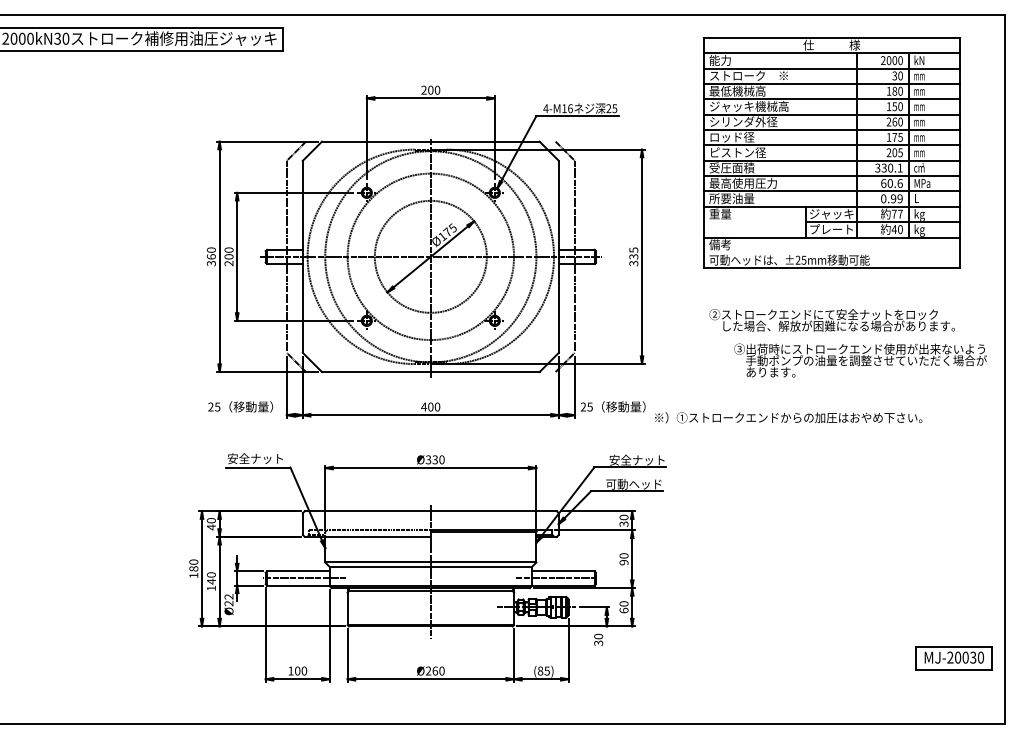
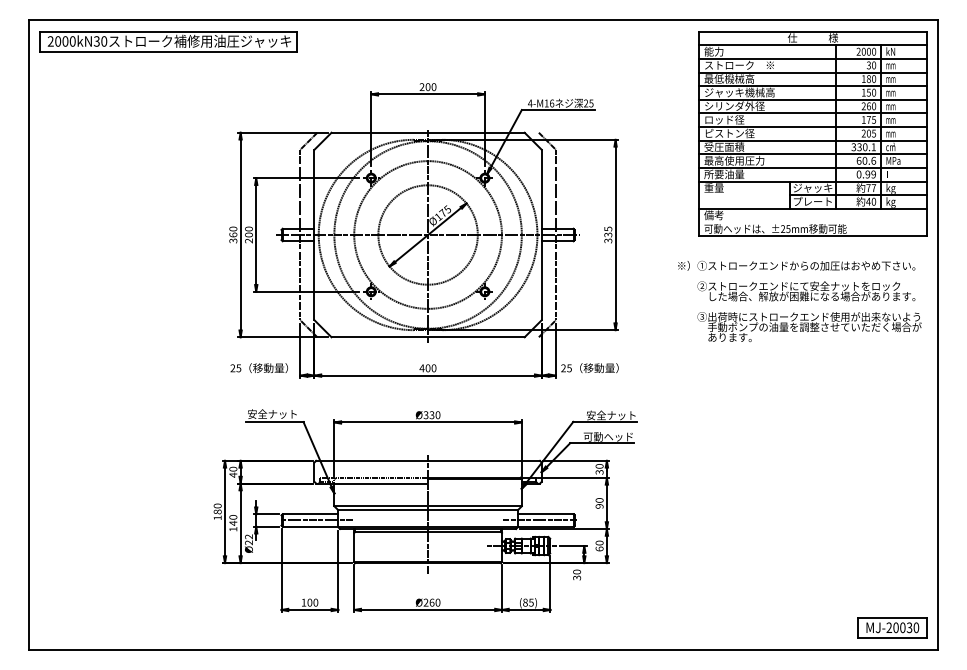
part: (831, 152) -> (812, 133), moved
text: (832, 320) -> (806, 291), moved
text: (788, 417) -> (796, 265), moved
part: (954, 657) -> (892, 627), moved

